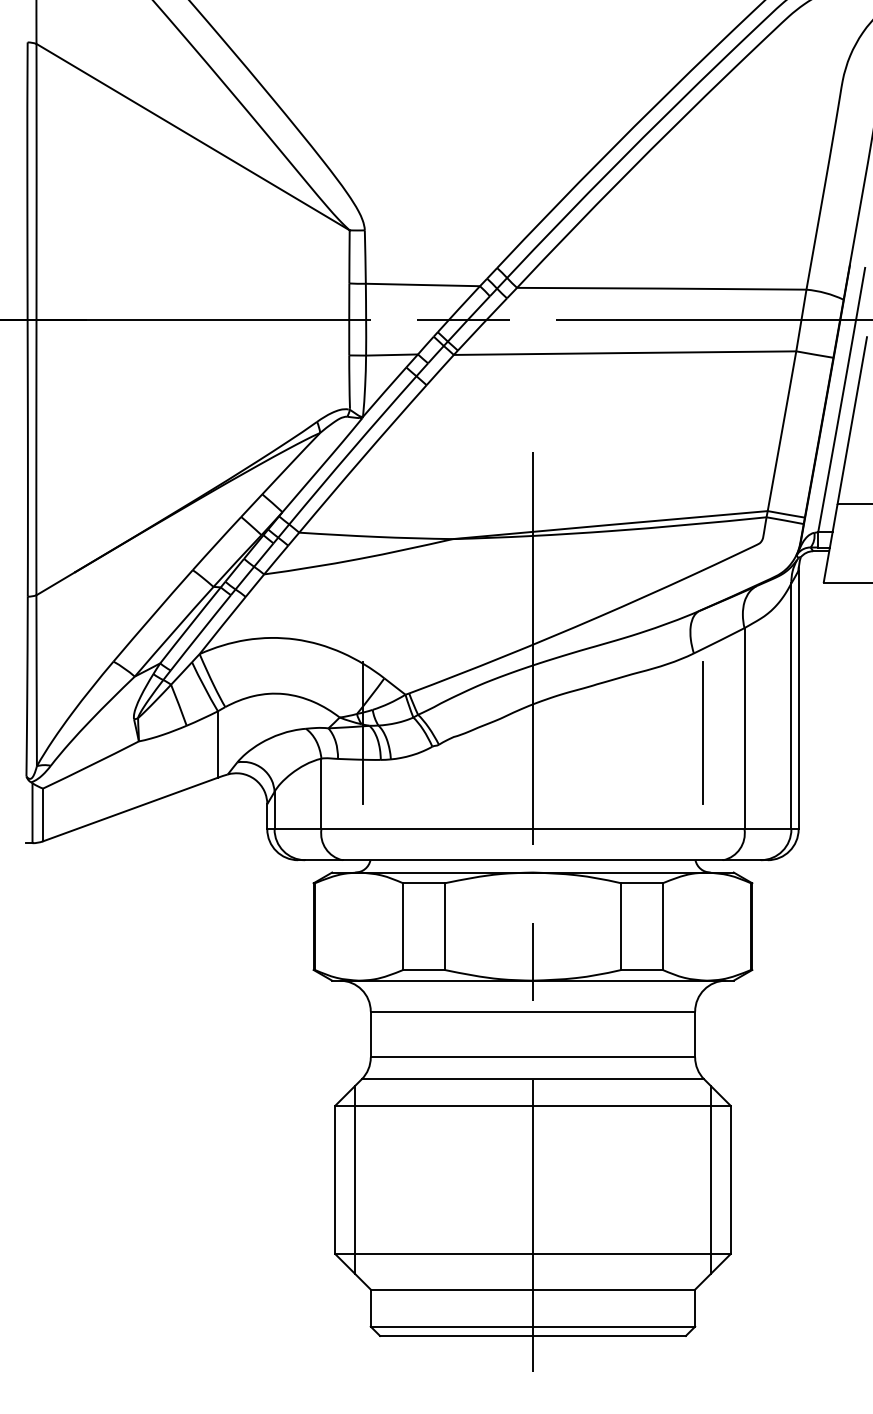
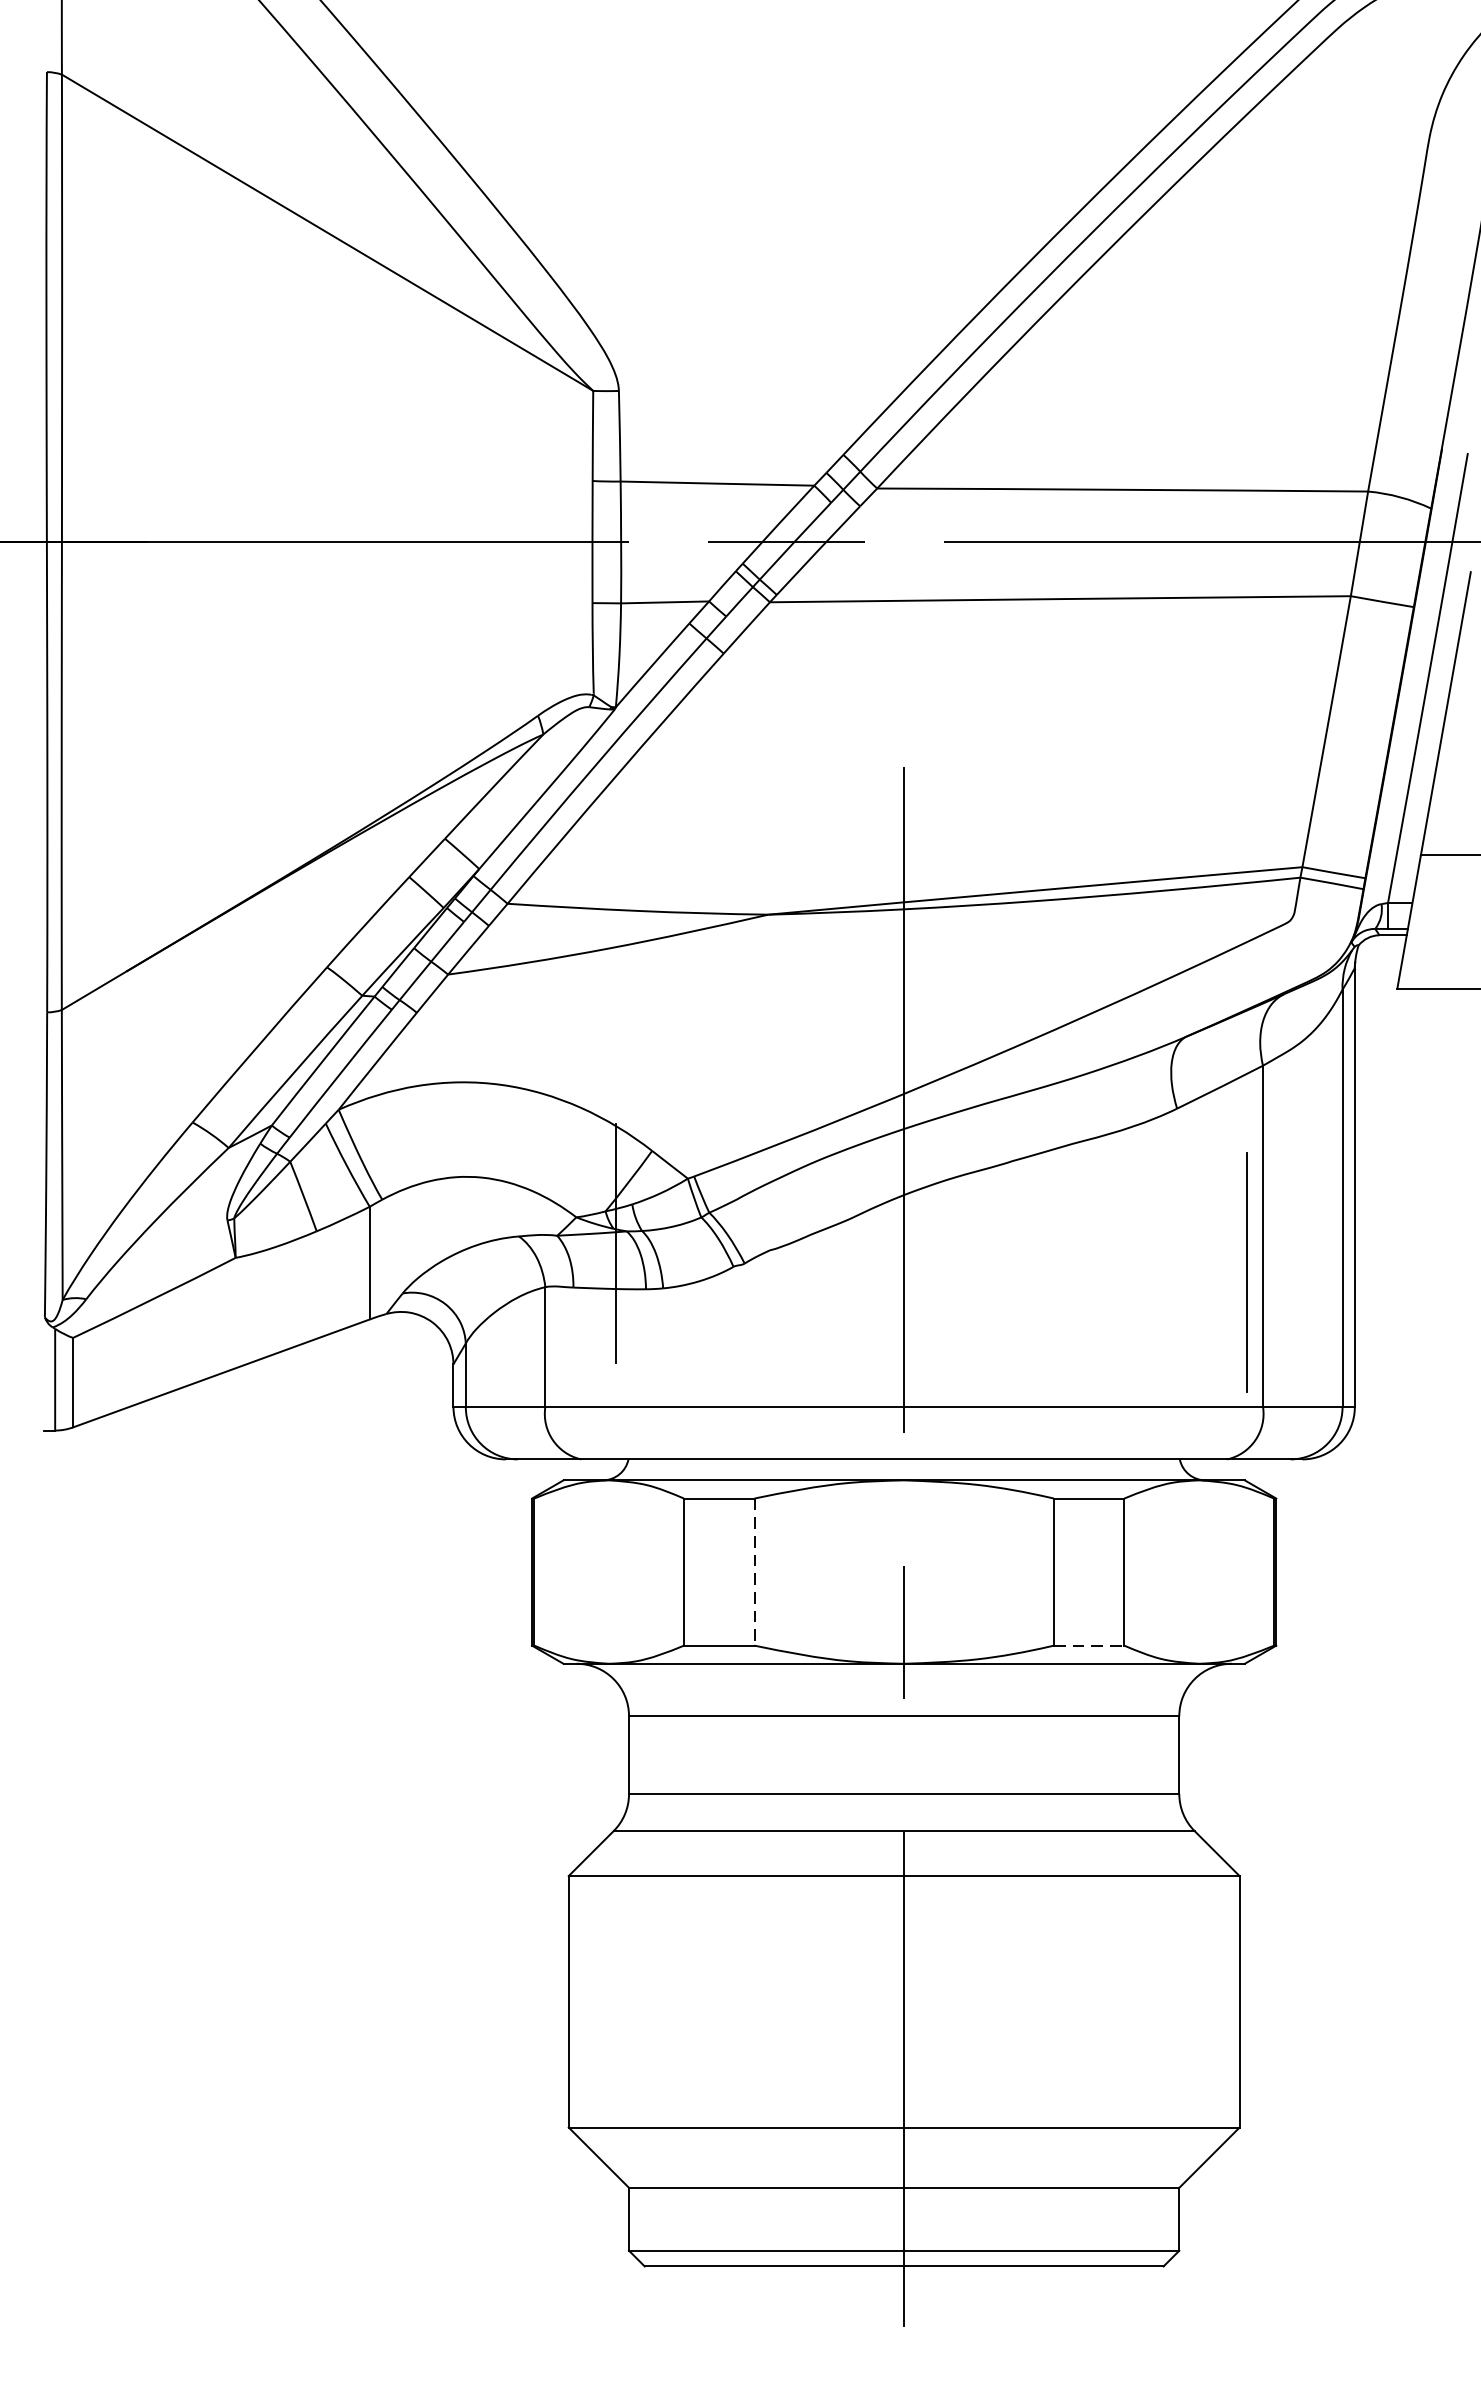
line: (702, 732) -> (1246, 1271), moved
line: (444, 927) -> (754, 1573), solid -> dashed
line: (642, 970) -> (1089, 1646), solid -> dashed
line: (355, 1179) -> (603, 2001), removed
line: (710, 1179) -> (1205, 2001), removed

